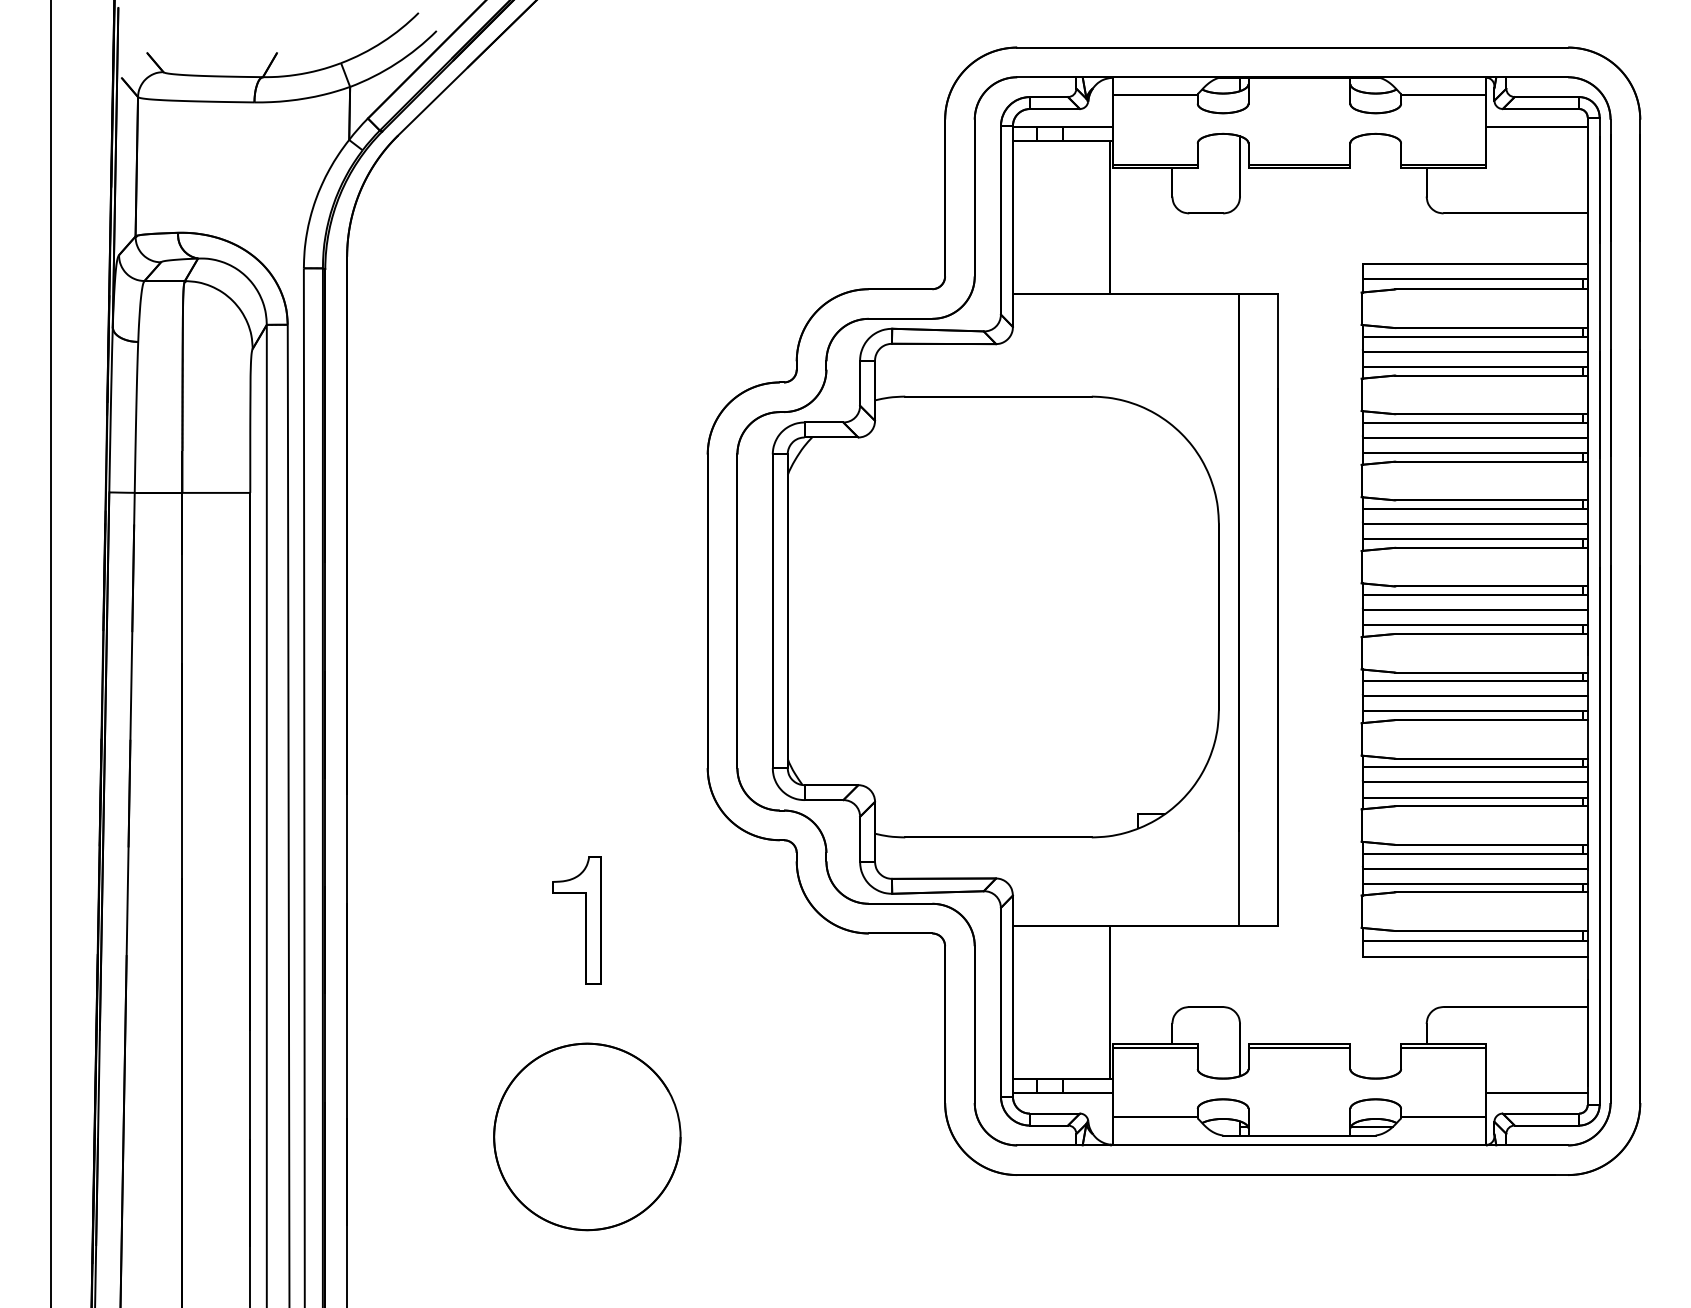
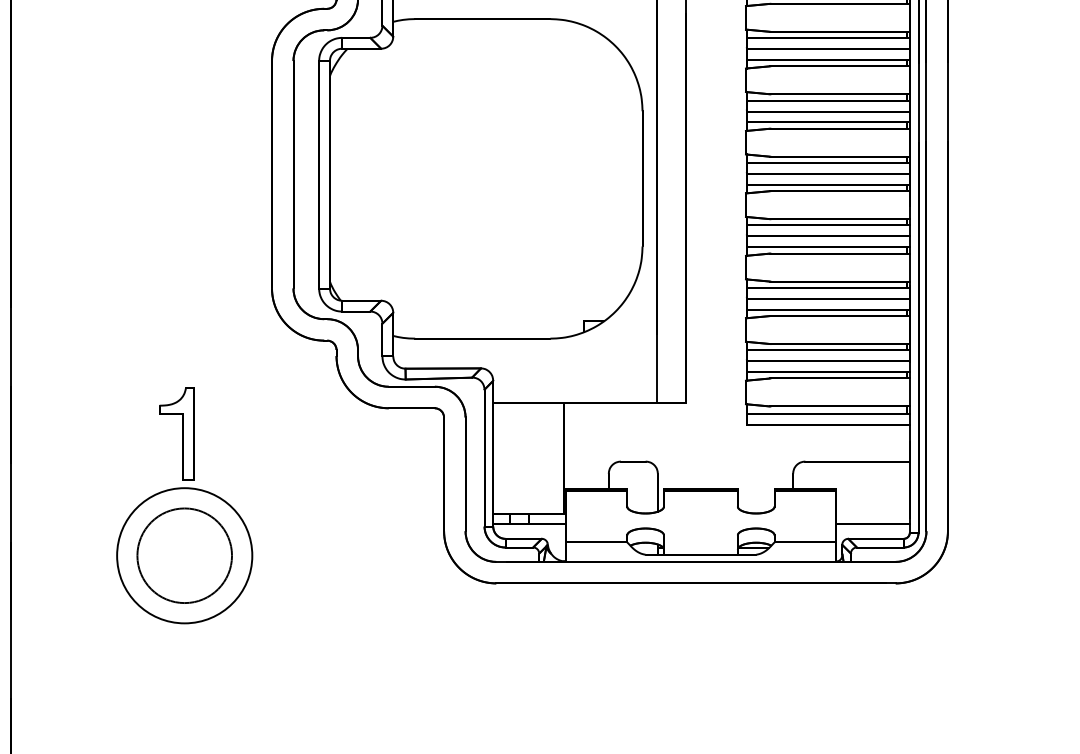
part: (585, 920) -> (183, 433), moved
circle: (587, 1136) -> (184, 555), size x0.7

